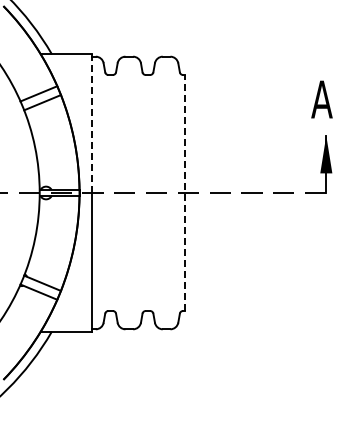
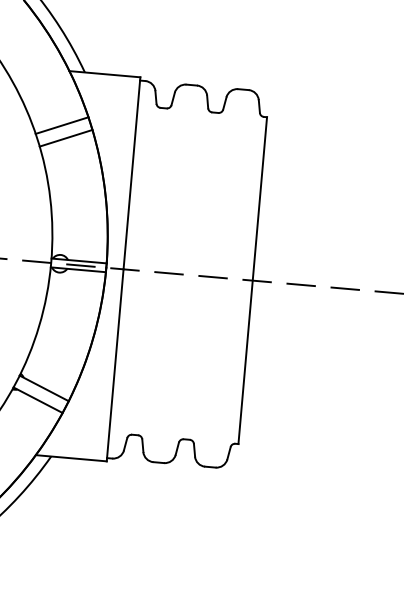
line: (91, 124) -> (131, 174), dashed -> solid
line: (185, 192) -> (253, 279), dashed -> solid

